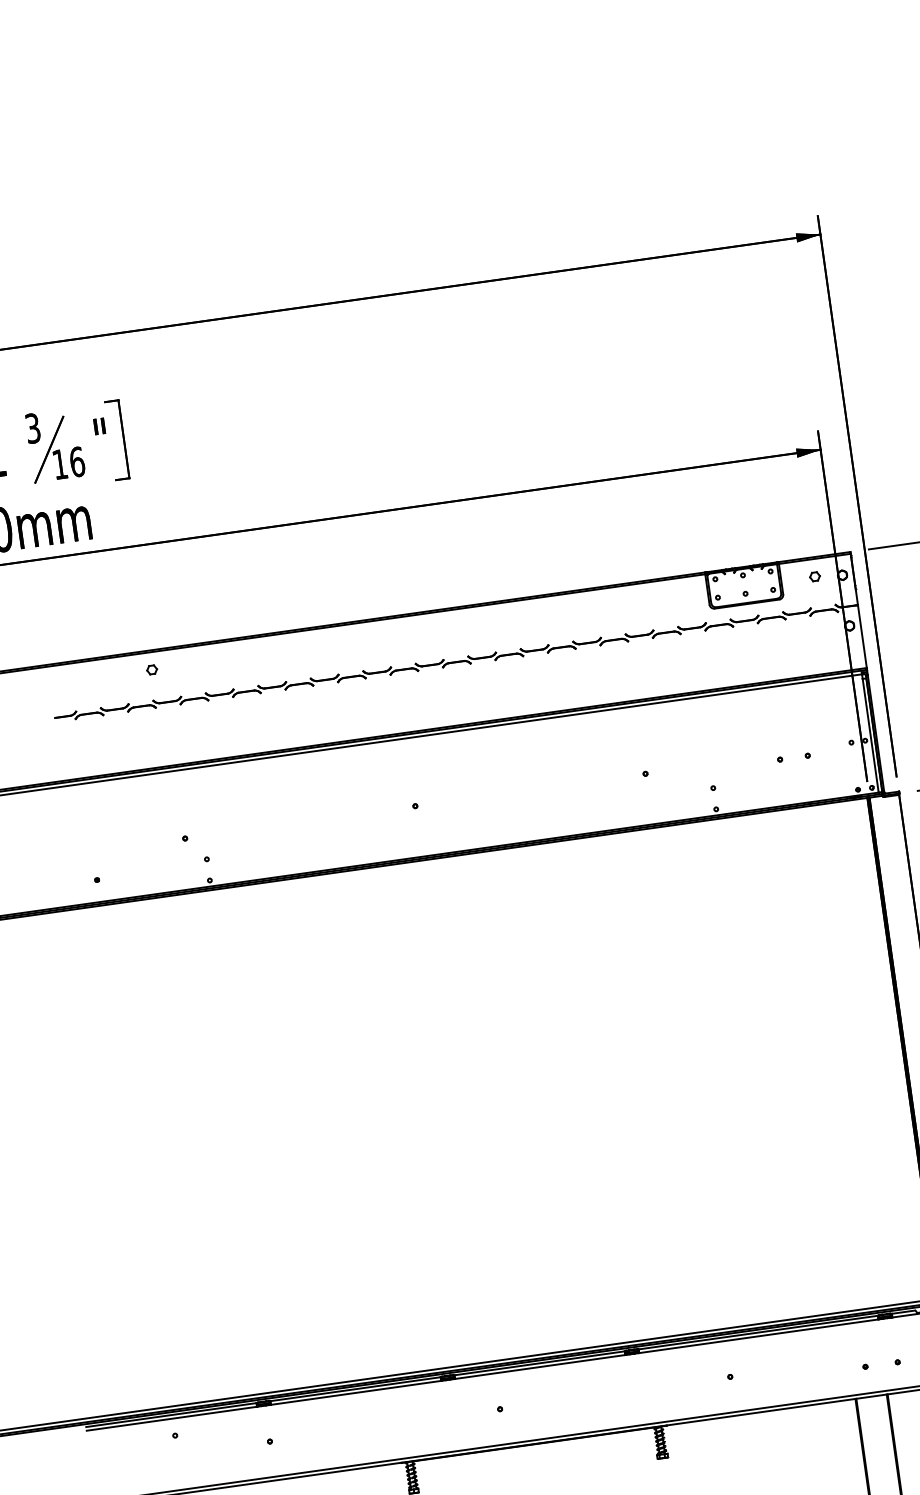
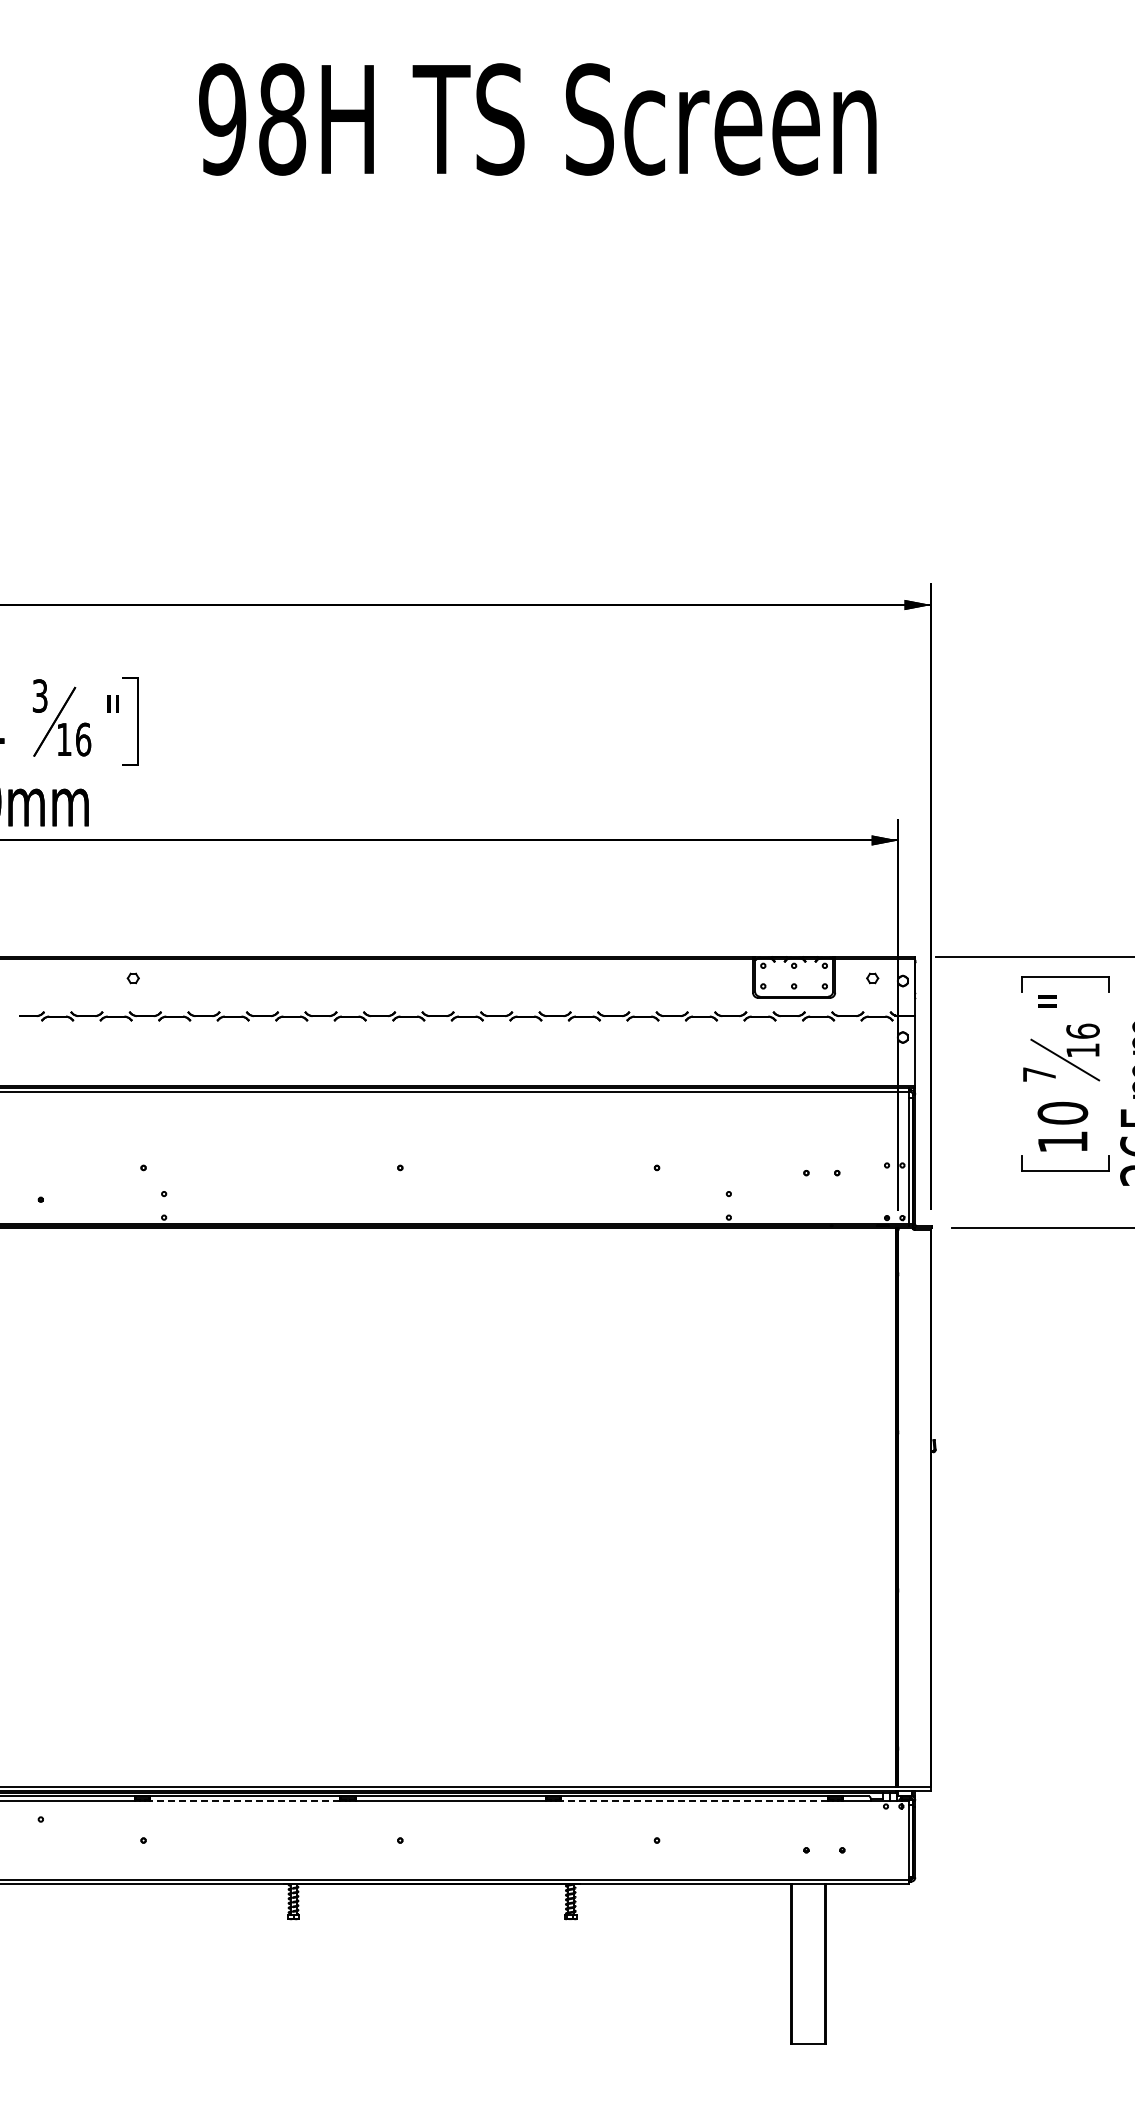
line: (758, 1336) -> (694, 1800), solid -> dashed
line: (356, 1392) -> (245, 1800), solid -> dashed

